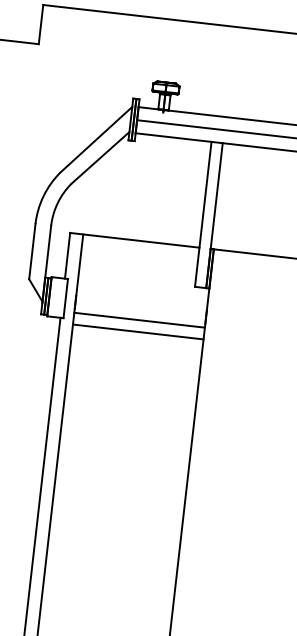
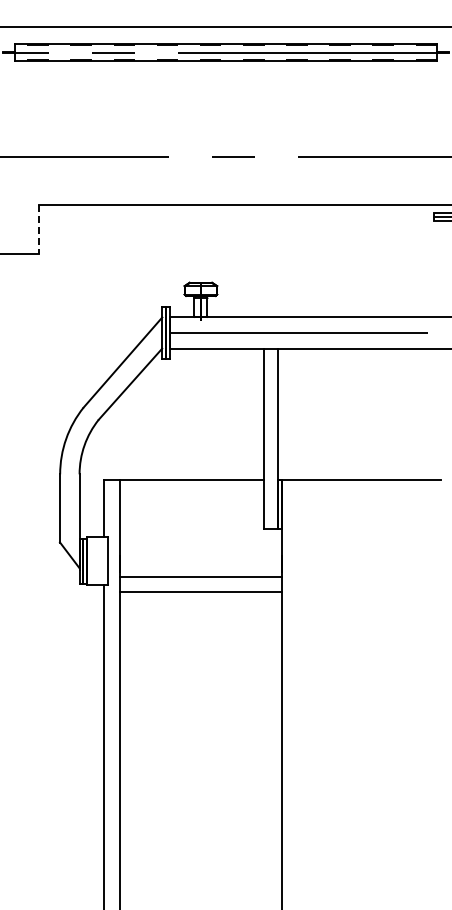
line: (41, 25) -> (39, 230), solid -> dashed

